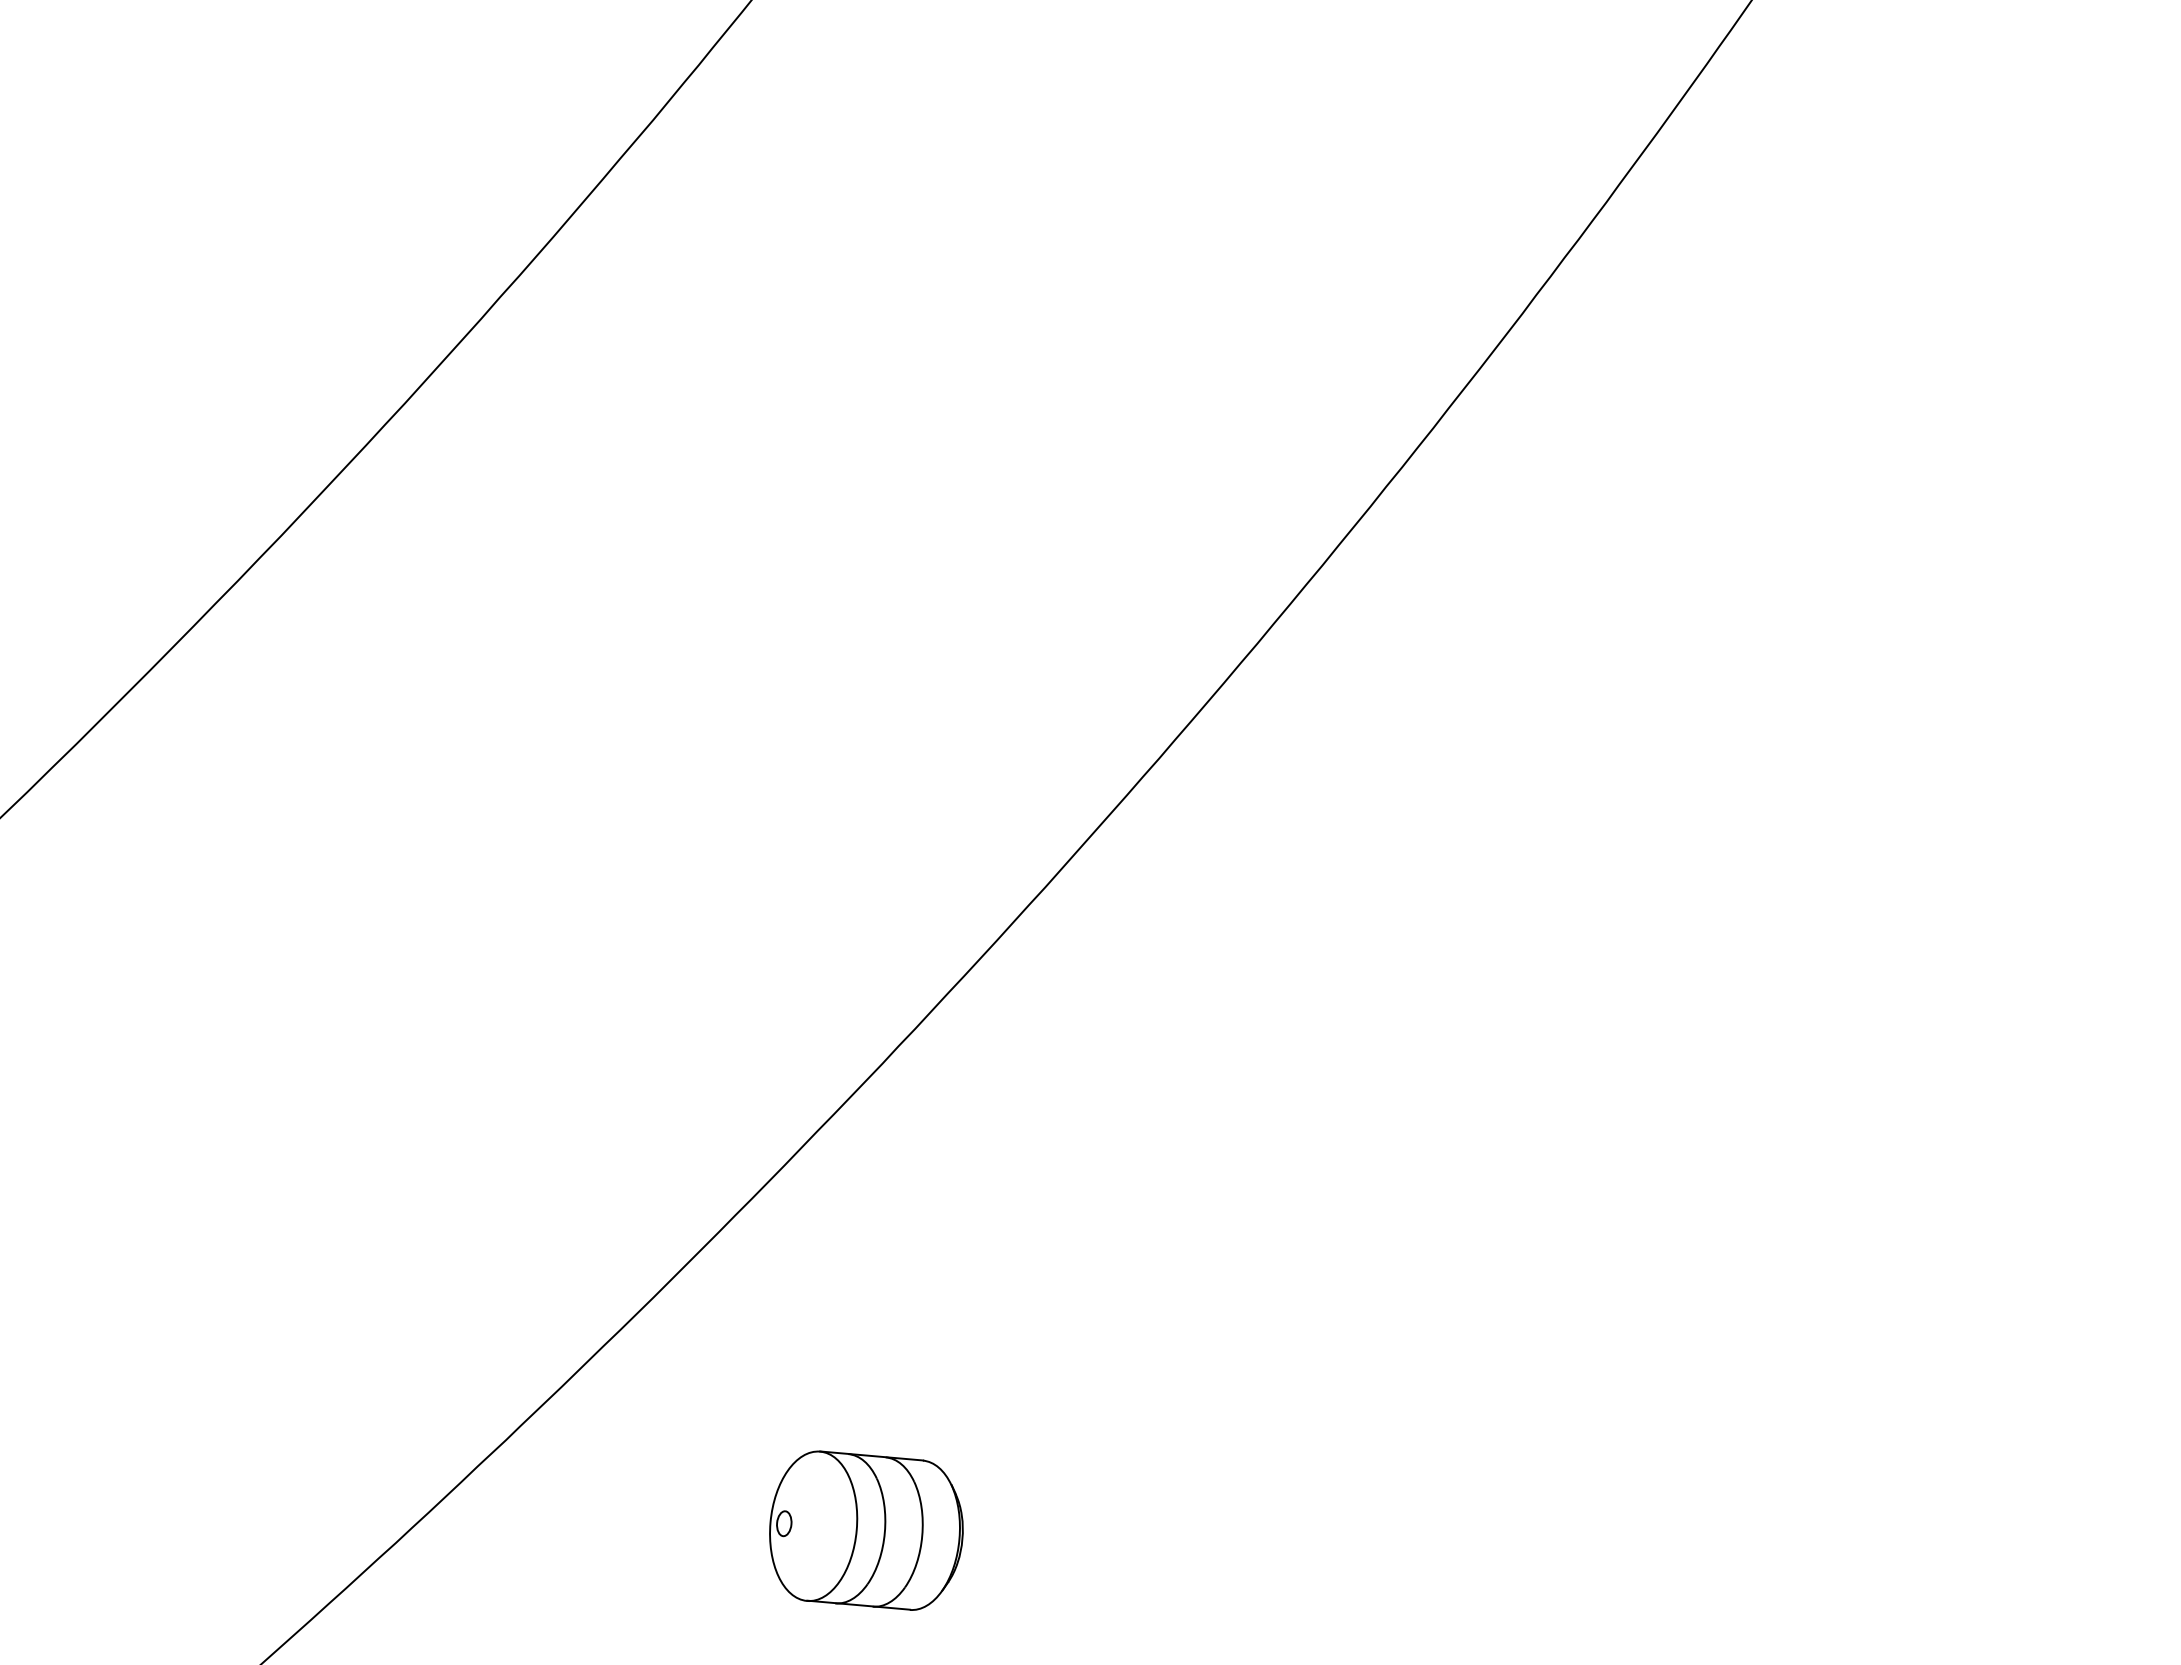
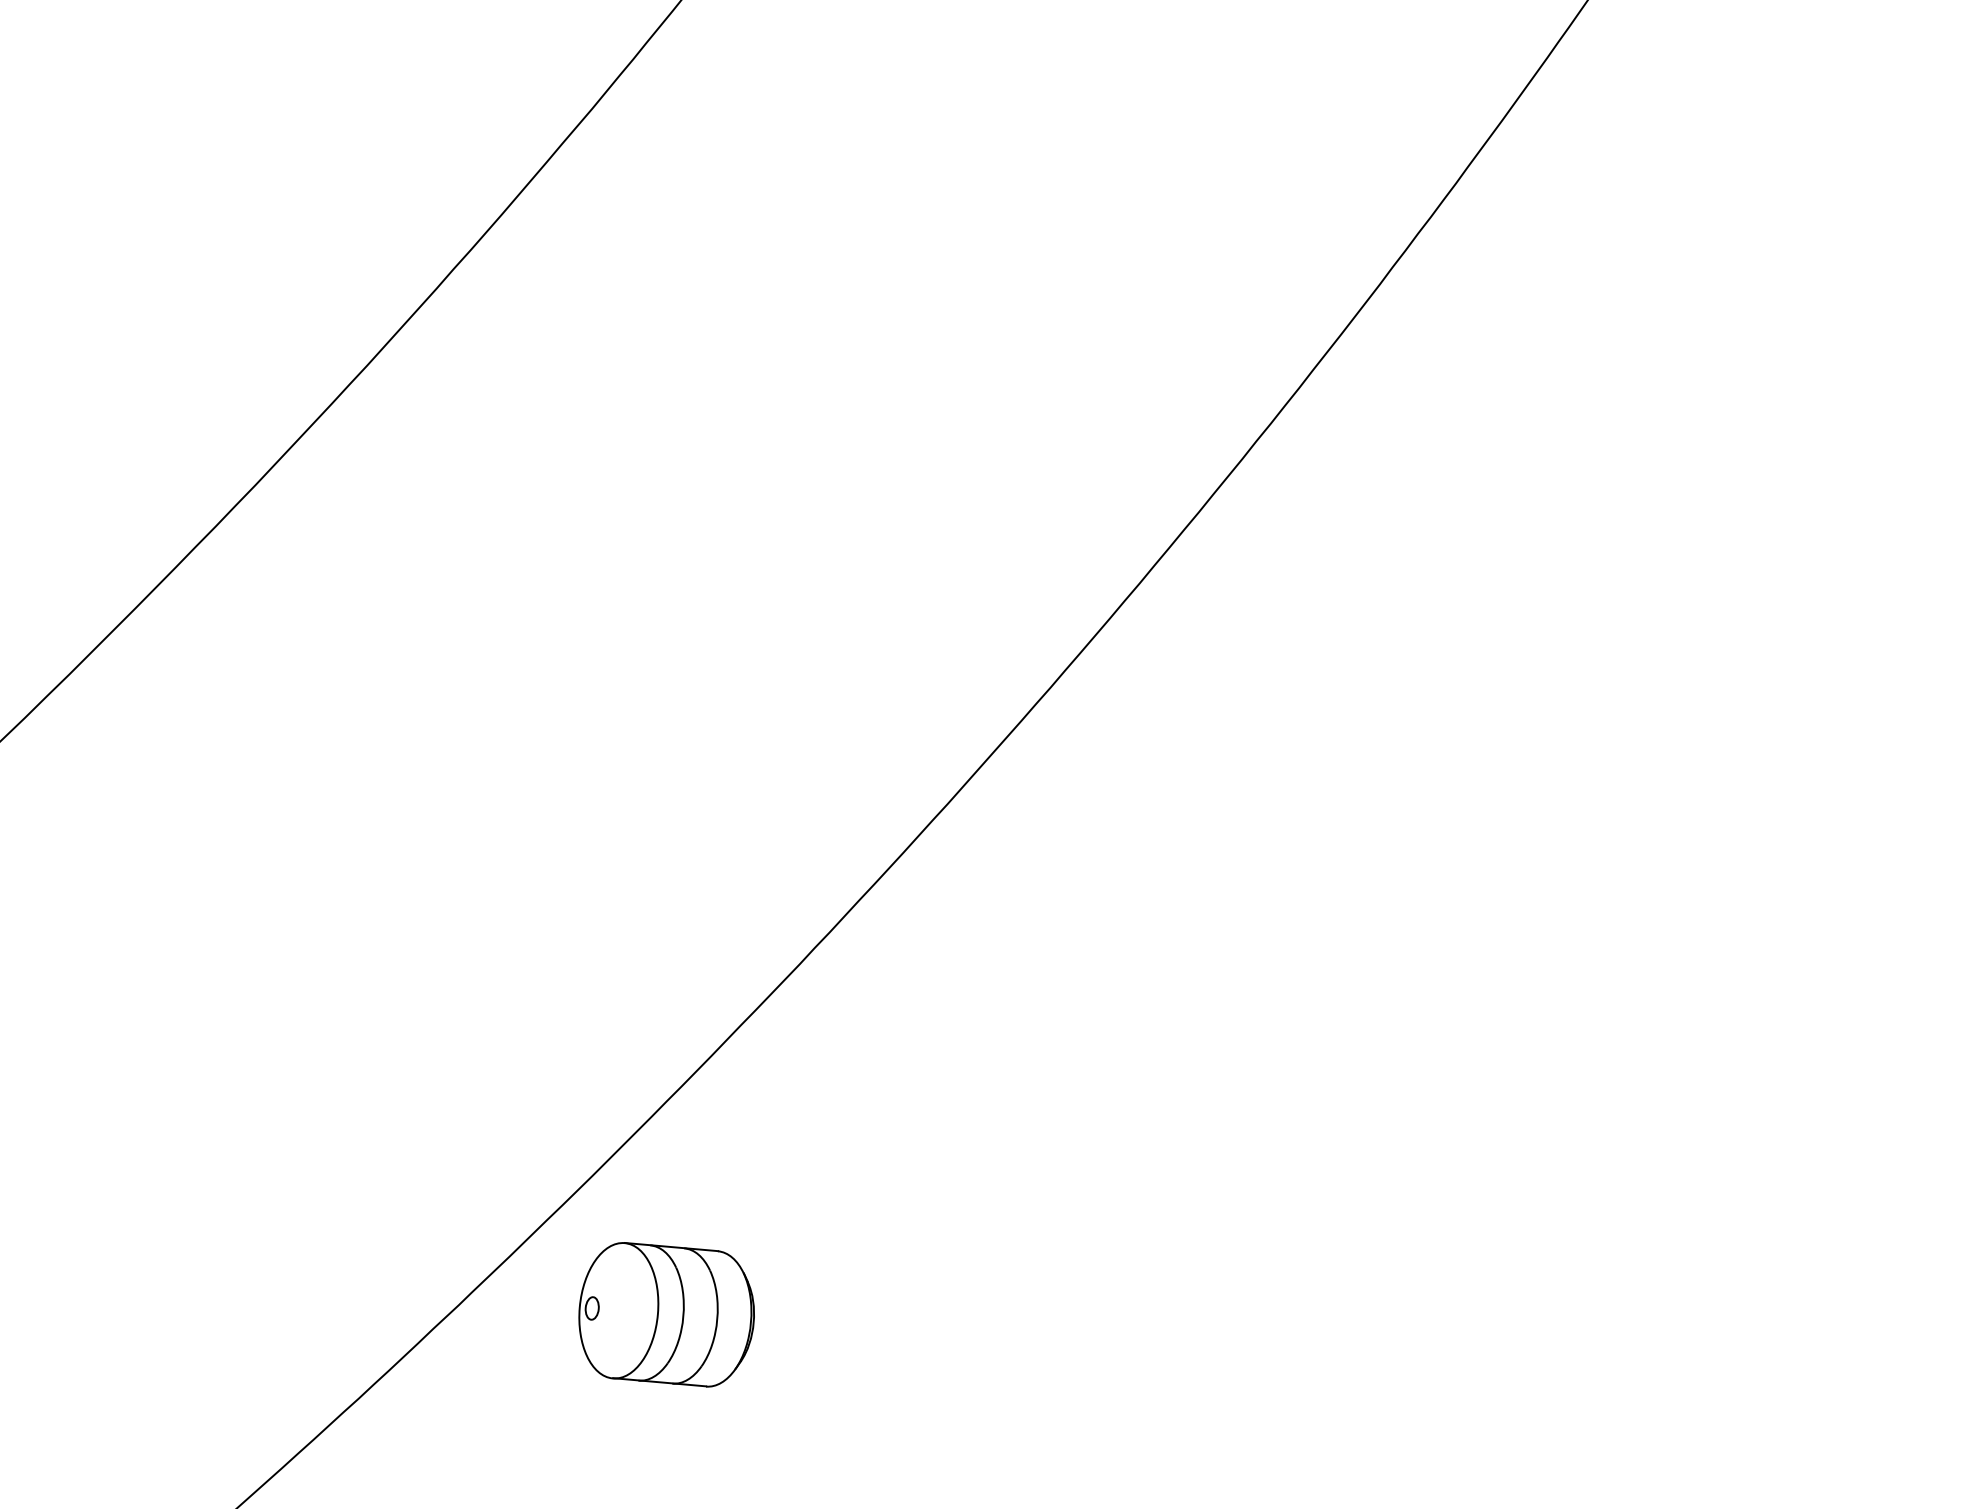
part: (866, 1530) -> (666, 1314), moved

